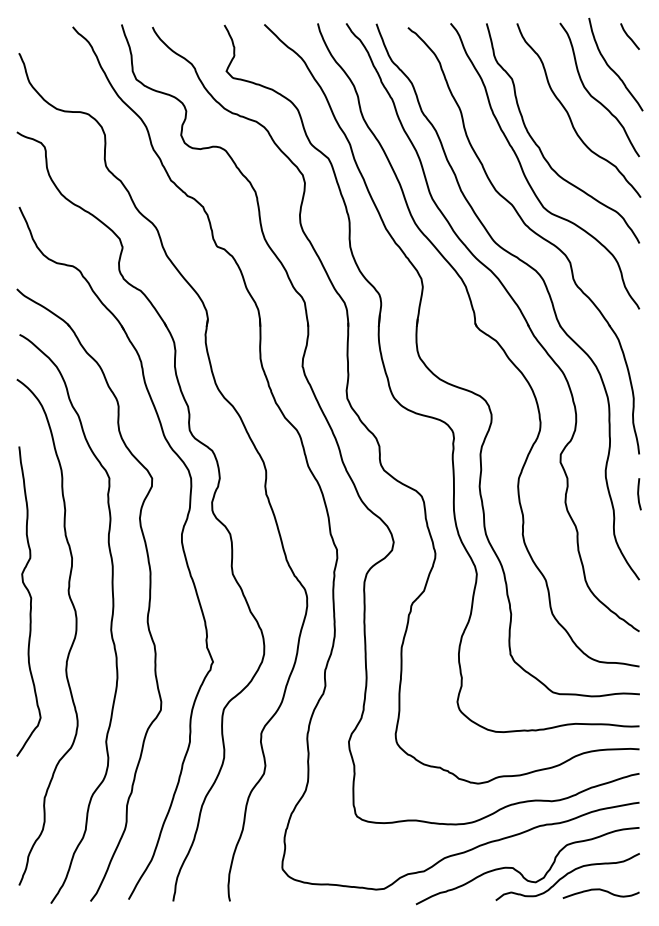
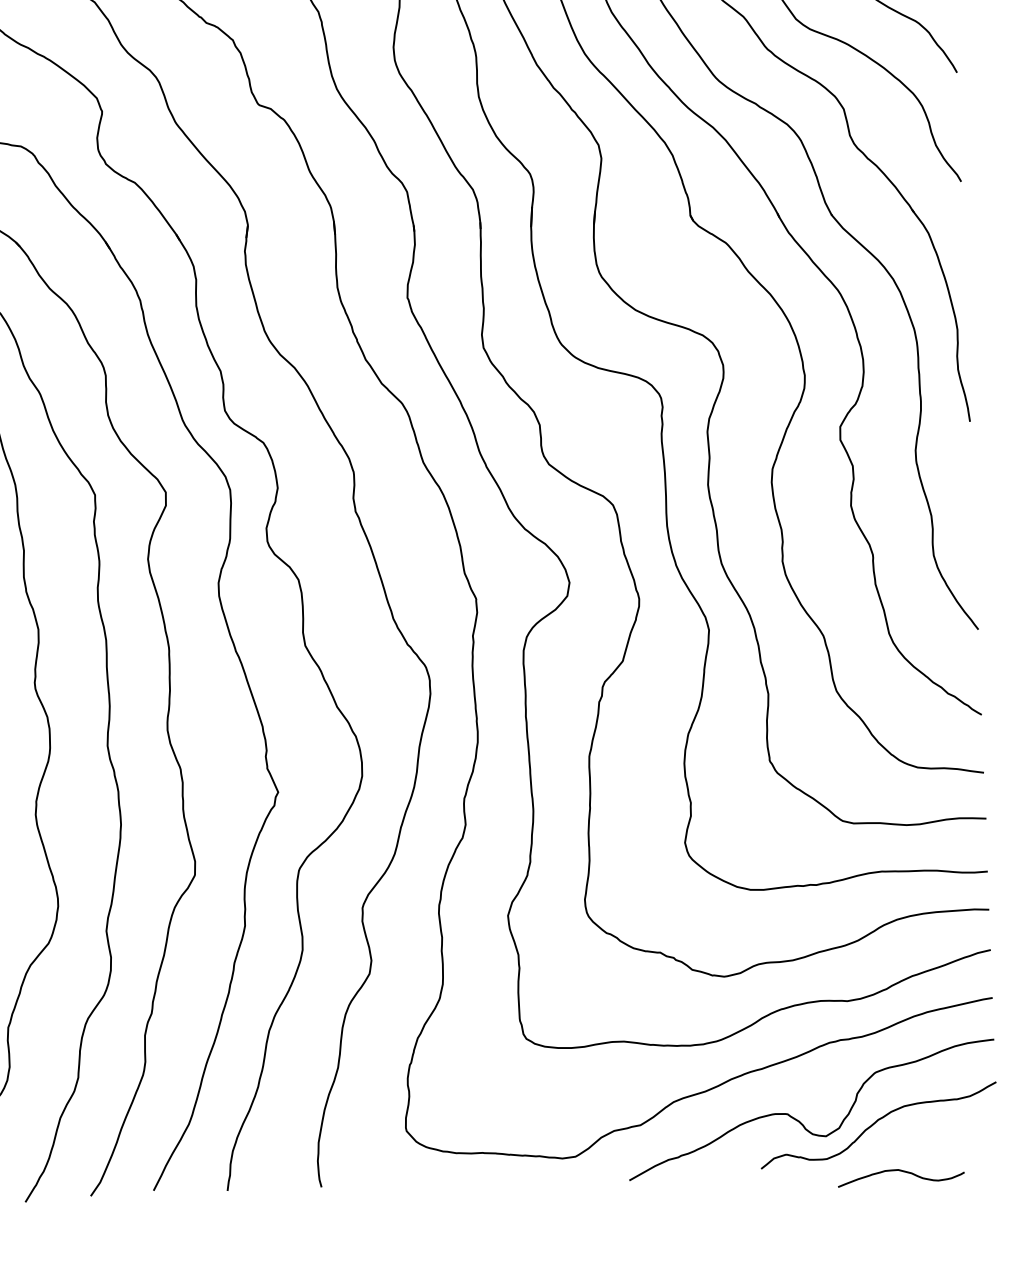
curve: (639, 494) -> (973, 488), removed
curve: (602, 891) -> (903, 1173), moved

